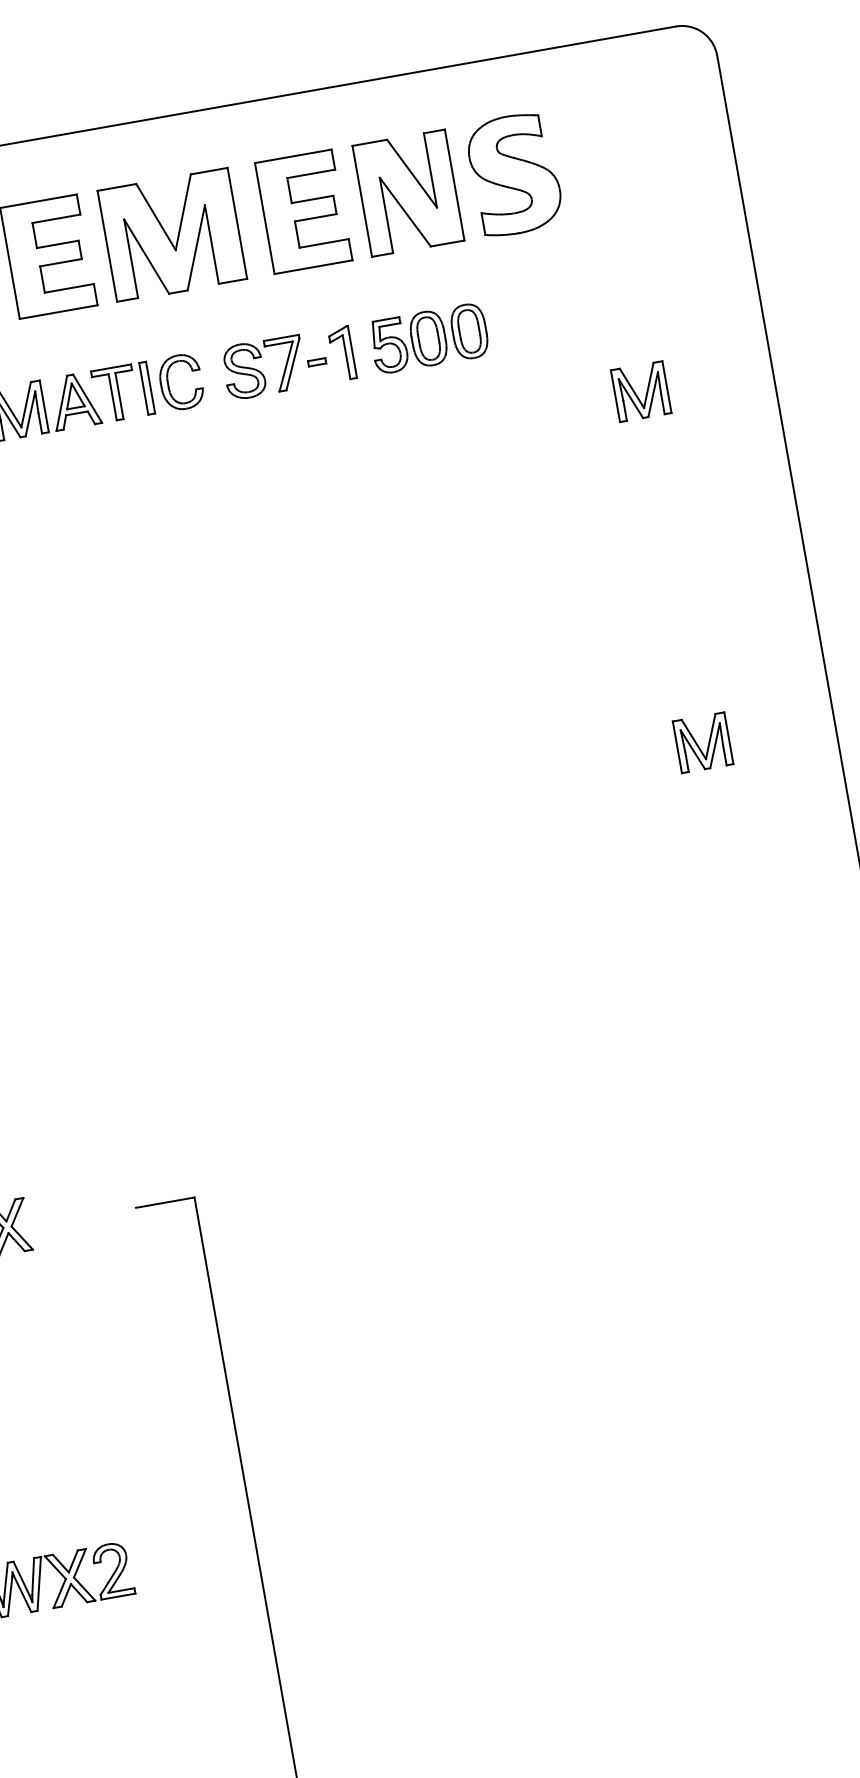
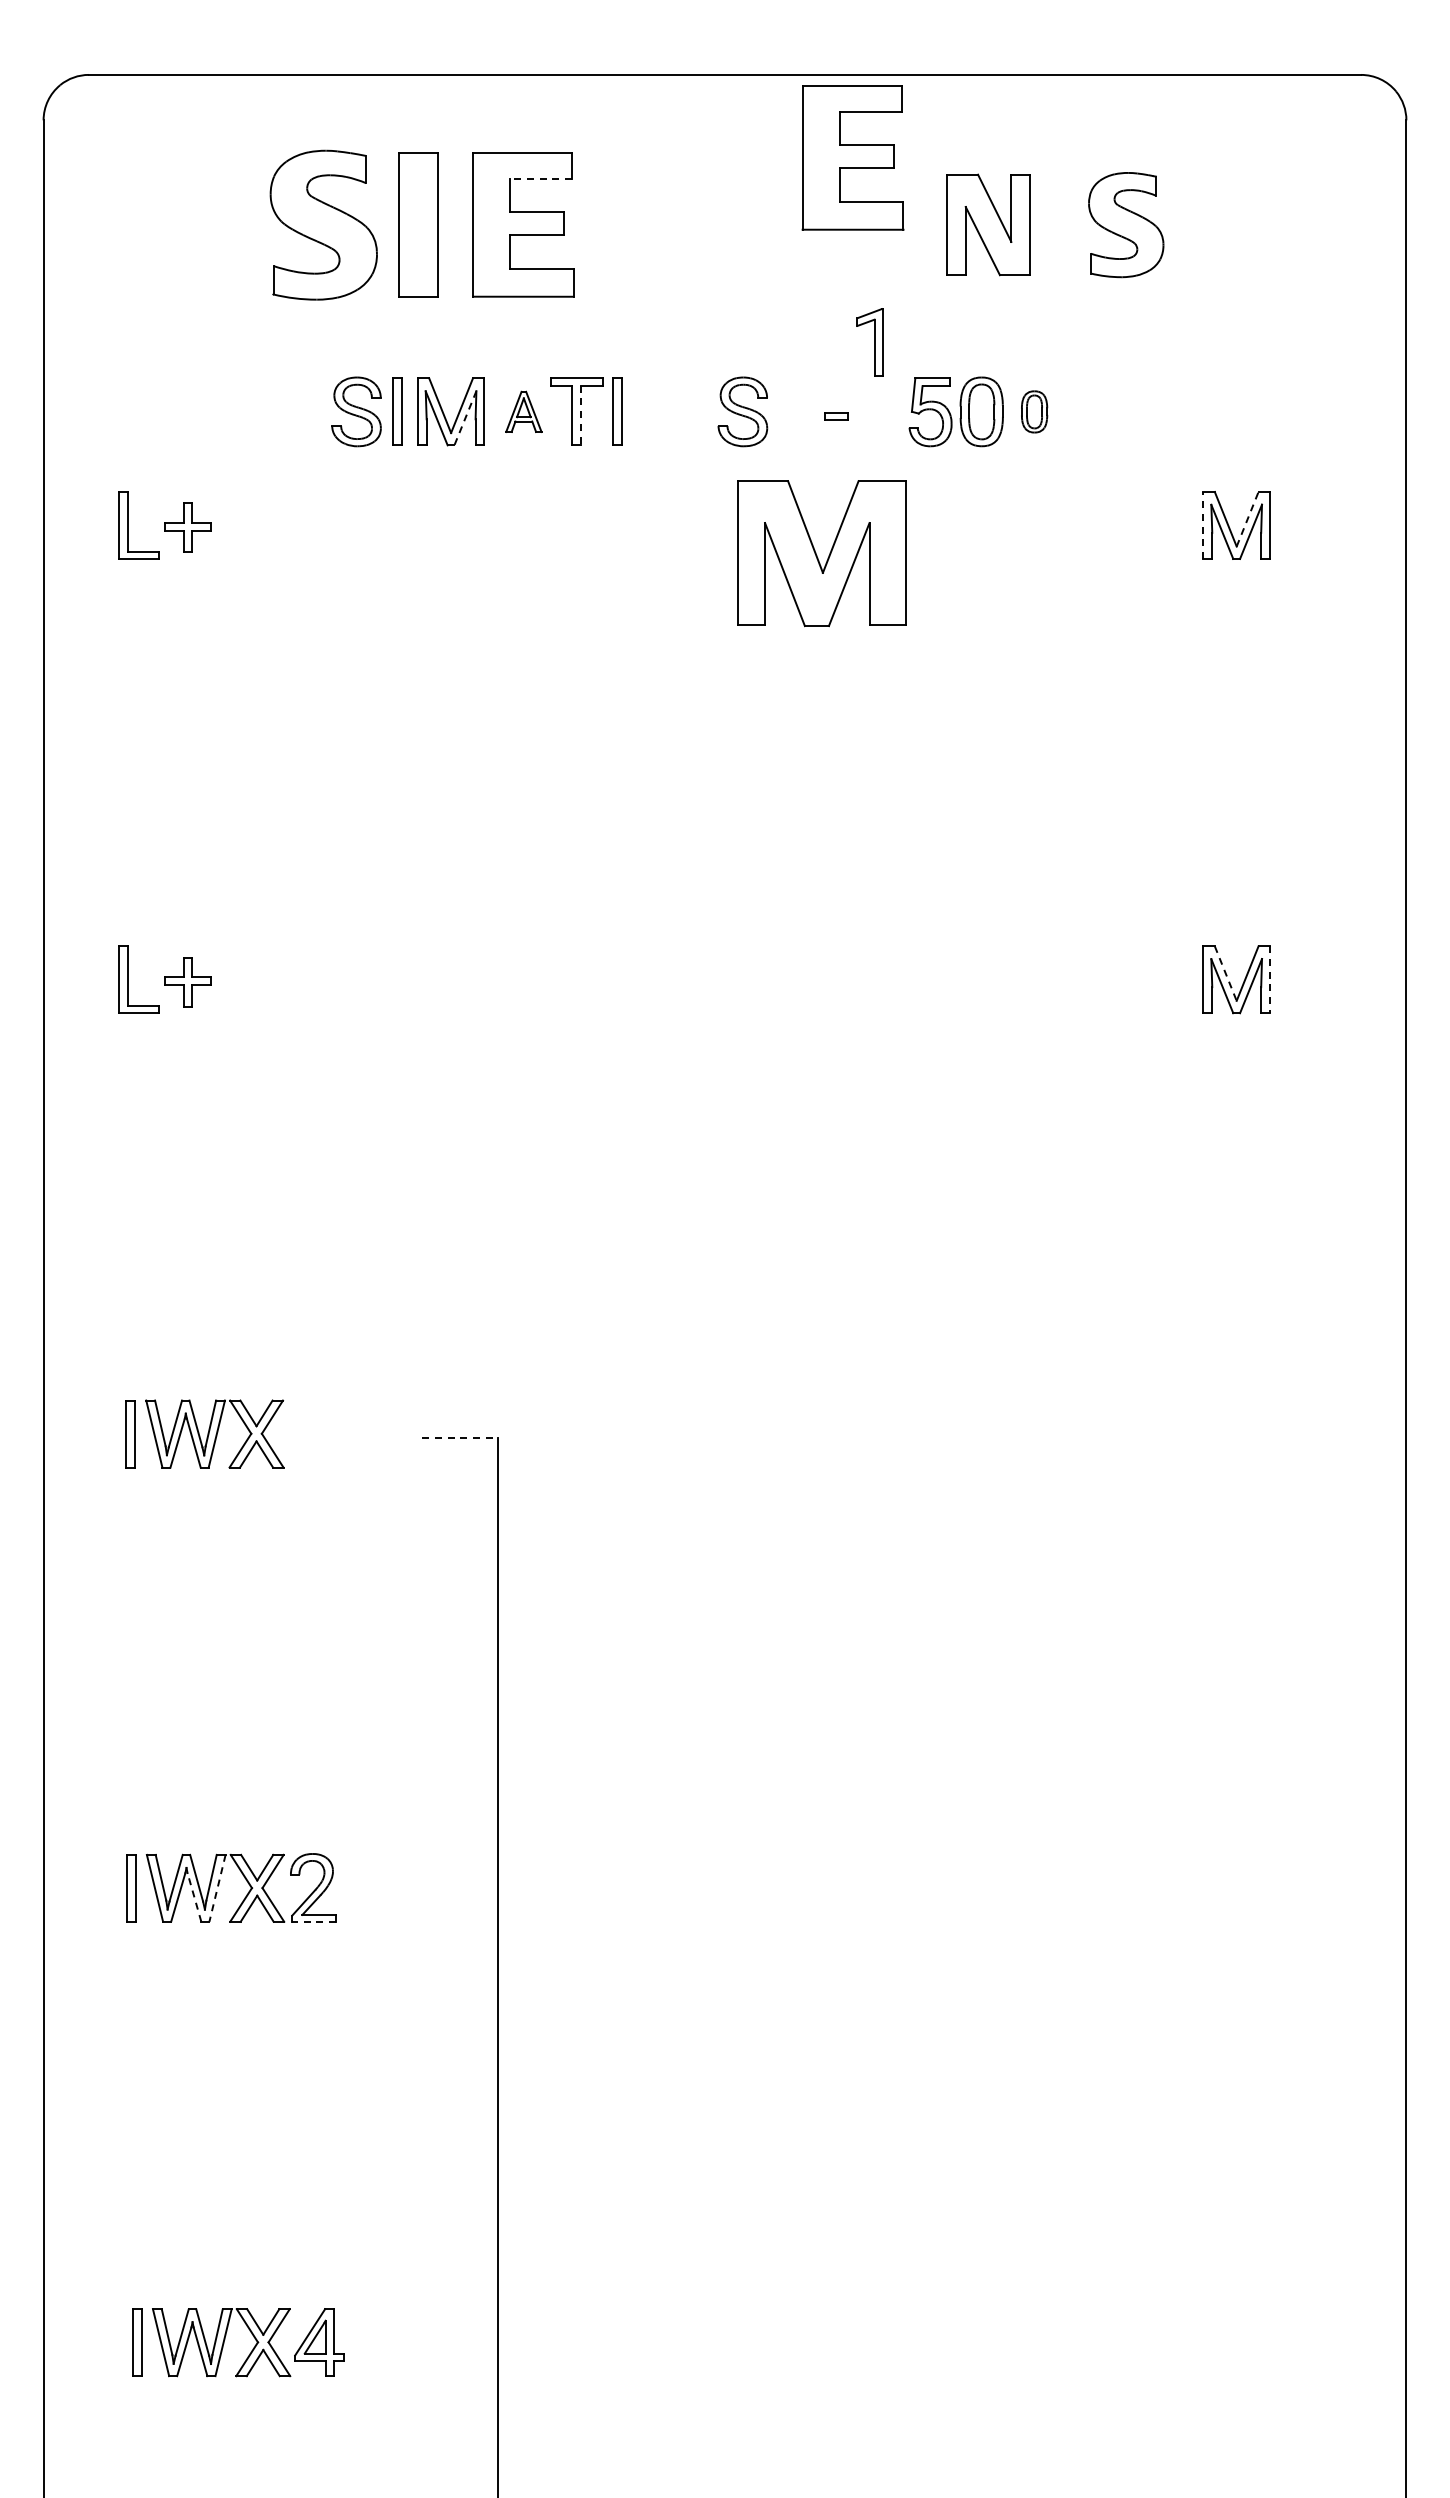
part: (515, 174) -> (1126, 224), size x0.7
part: (408, 192) -> (988, 224), size x0.7
part: (303, 211) -> (852, 157), moved
line: (56, 219) -> (541, 179), solid -> dashed
part: (172, 235) -> (821, 553), moved
part: (469, 331) -> (1034, 411), size x0.6
part: (341, 353) -> (869, 342), moved
part: (285, 363) -> (796, 411), removed
part: (168, 384) -> (645, 411), removed
line: (648, 384) -> (1247, 518), solid -> dashed
line: (119, 395) -> (581, 415), solid -> dashed
line: (615, 395) -> (1203, 524), solid -> dashed
part: (74, 400) -> (523, 411), size x0.6
line: (30, 414) -> (465, 418), solid -> dashed
line: (729, 738) -> (1270, 980), solid -> dashed
line: (693, 740) -> (1225, 974), solid -> dashed
line: (165, 1202) -> (460, 1437), solid -> dashed
line: (39, 1584) -> (217, 1888), solid -> dashed
line: (22, 1593) -> (194, 1896), solid -> dashed
line: (118, 1596) -> (314, 1921), solid -> dashed

